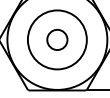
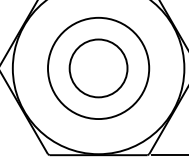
circle: (57, 39) -> (98, 67), size x1.67

